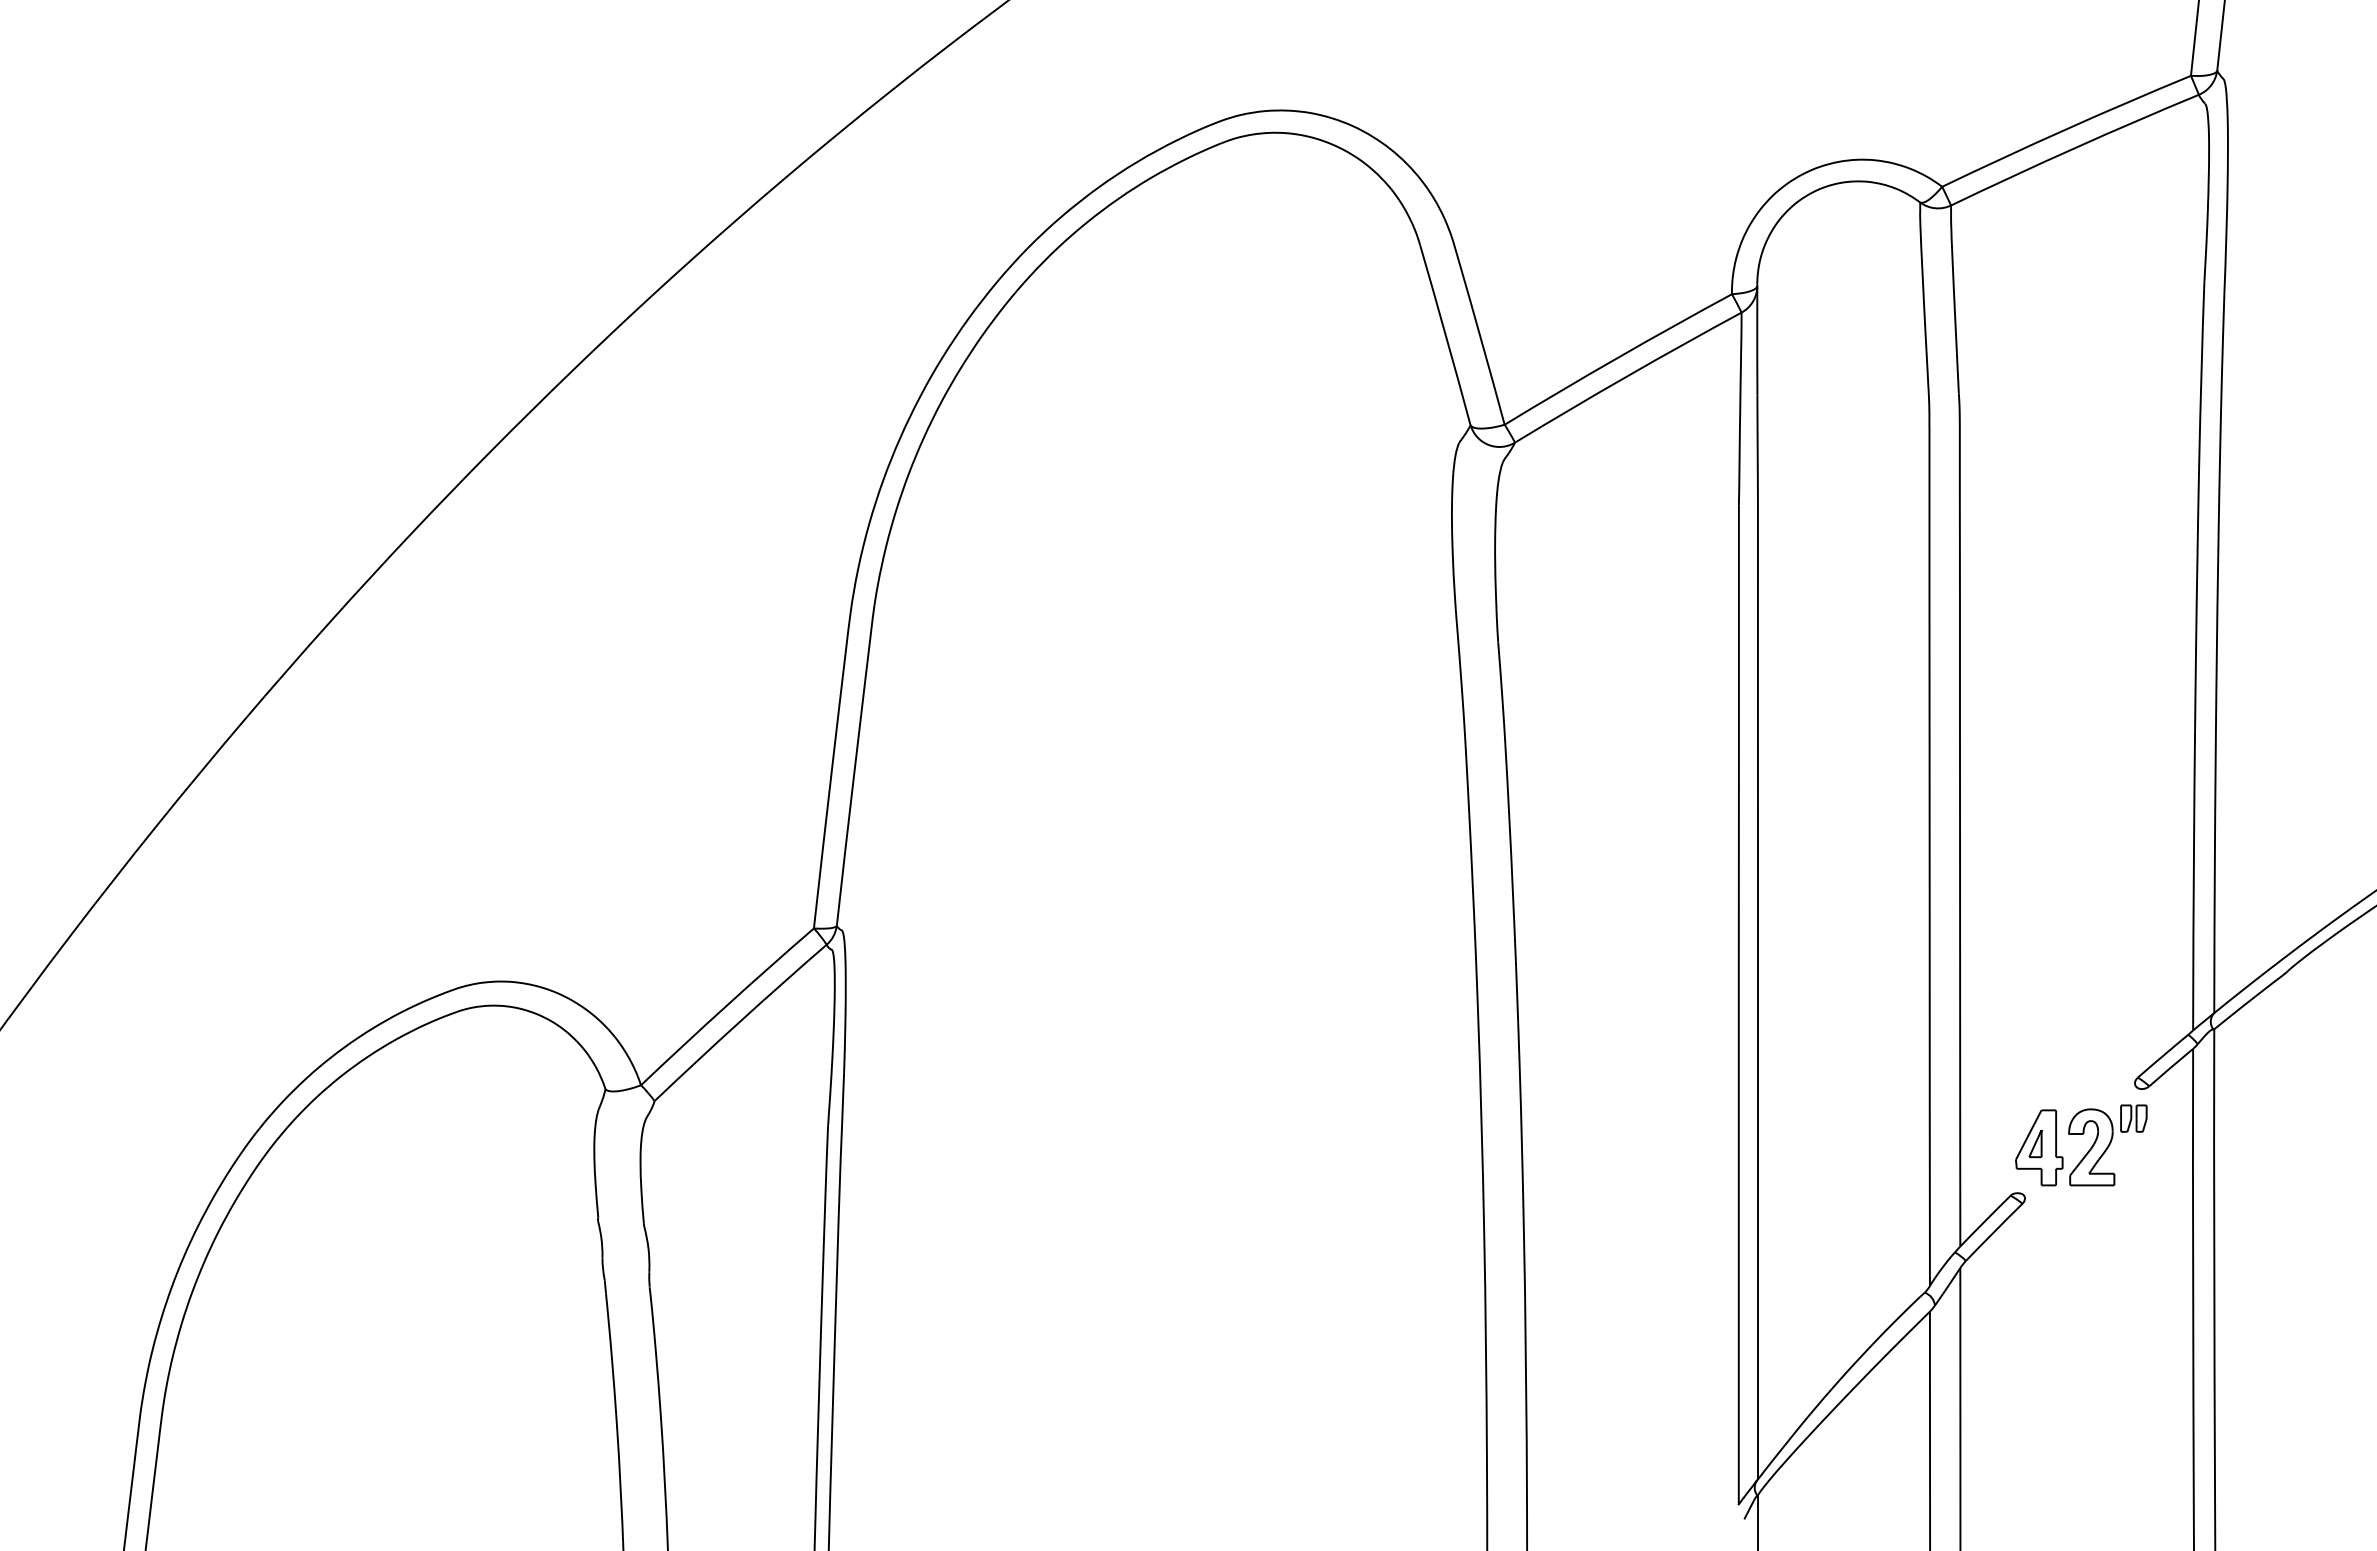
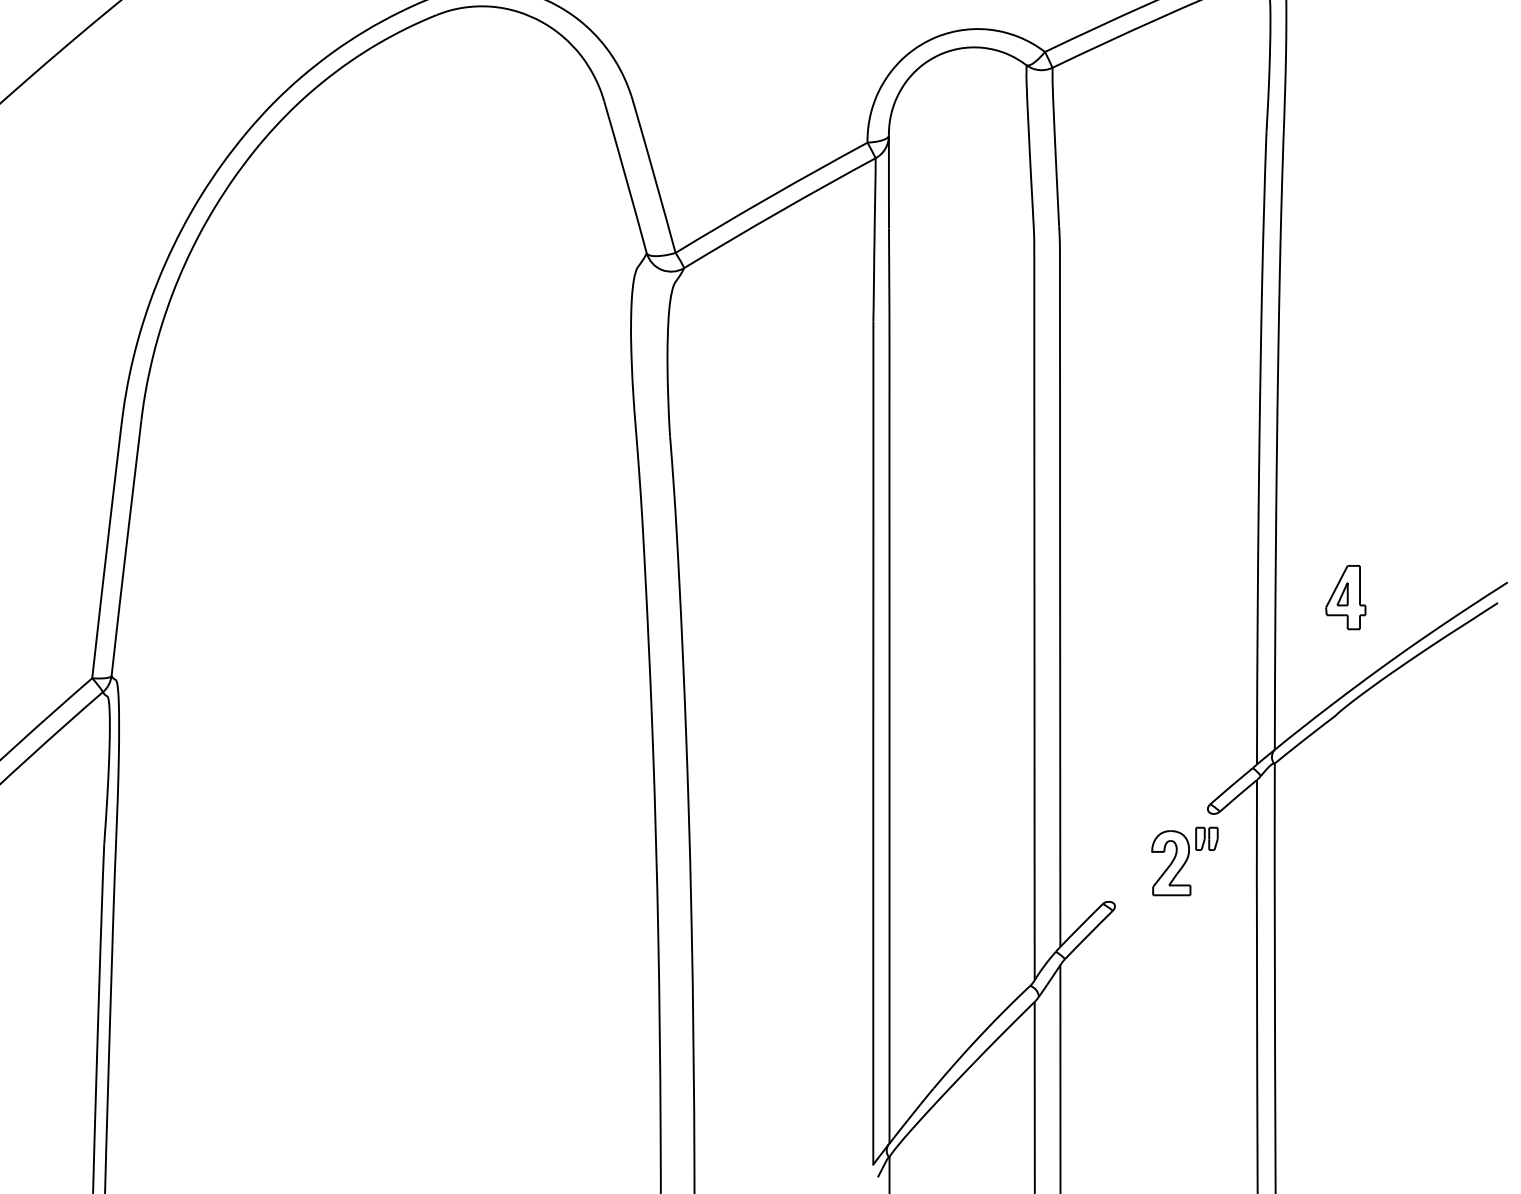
part: (2039, 1147) -> (1345, 597), moved

